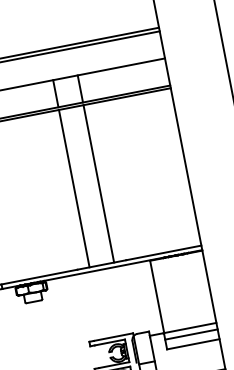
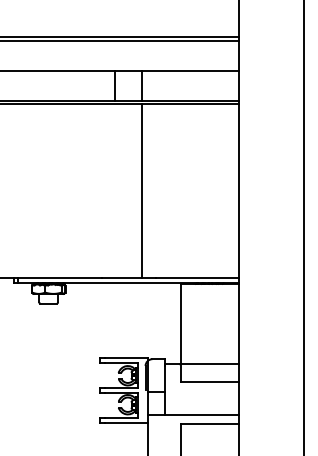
line: (74, 188) -> (115, 190), removed
line: (191, 334) -> (209, 371), removed

